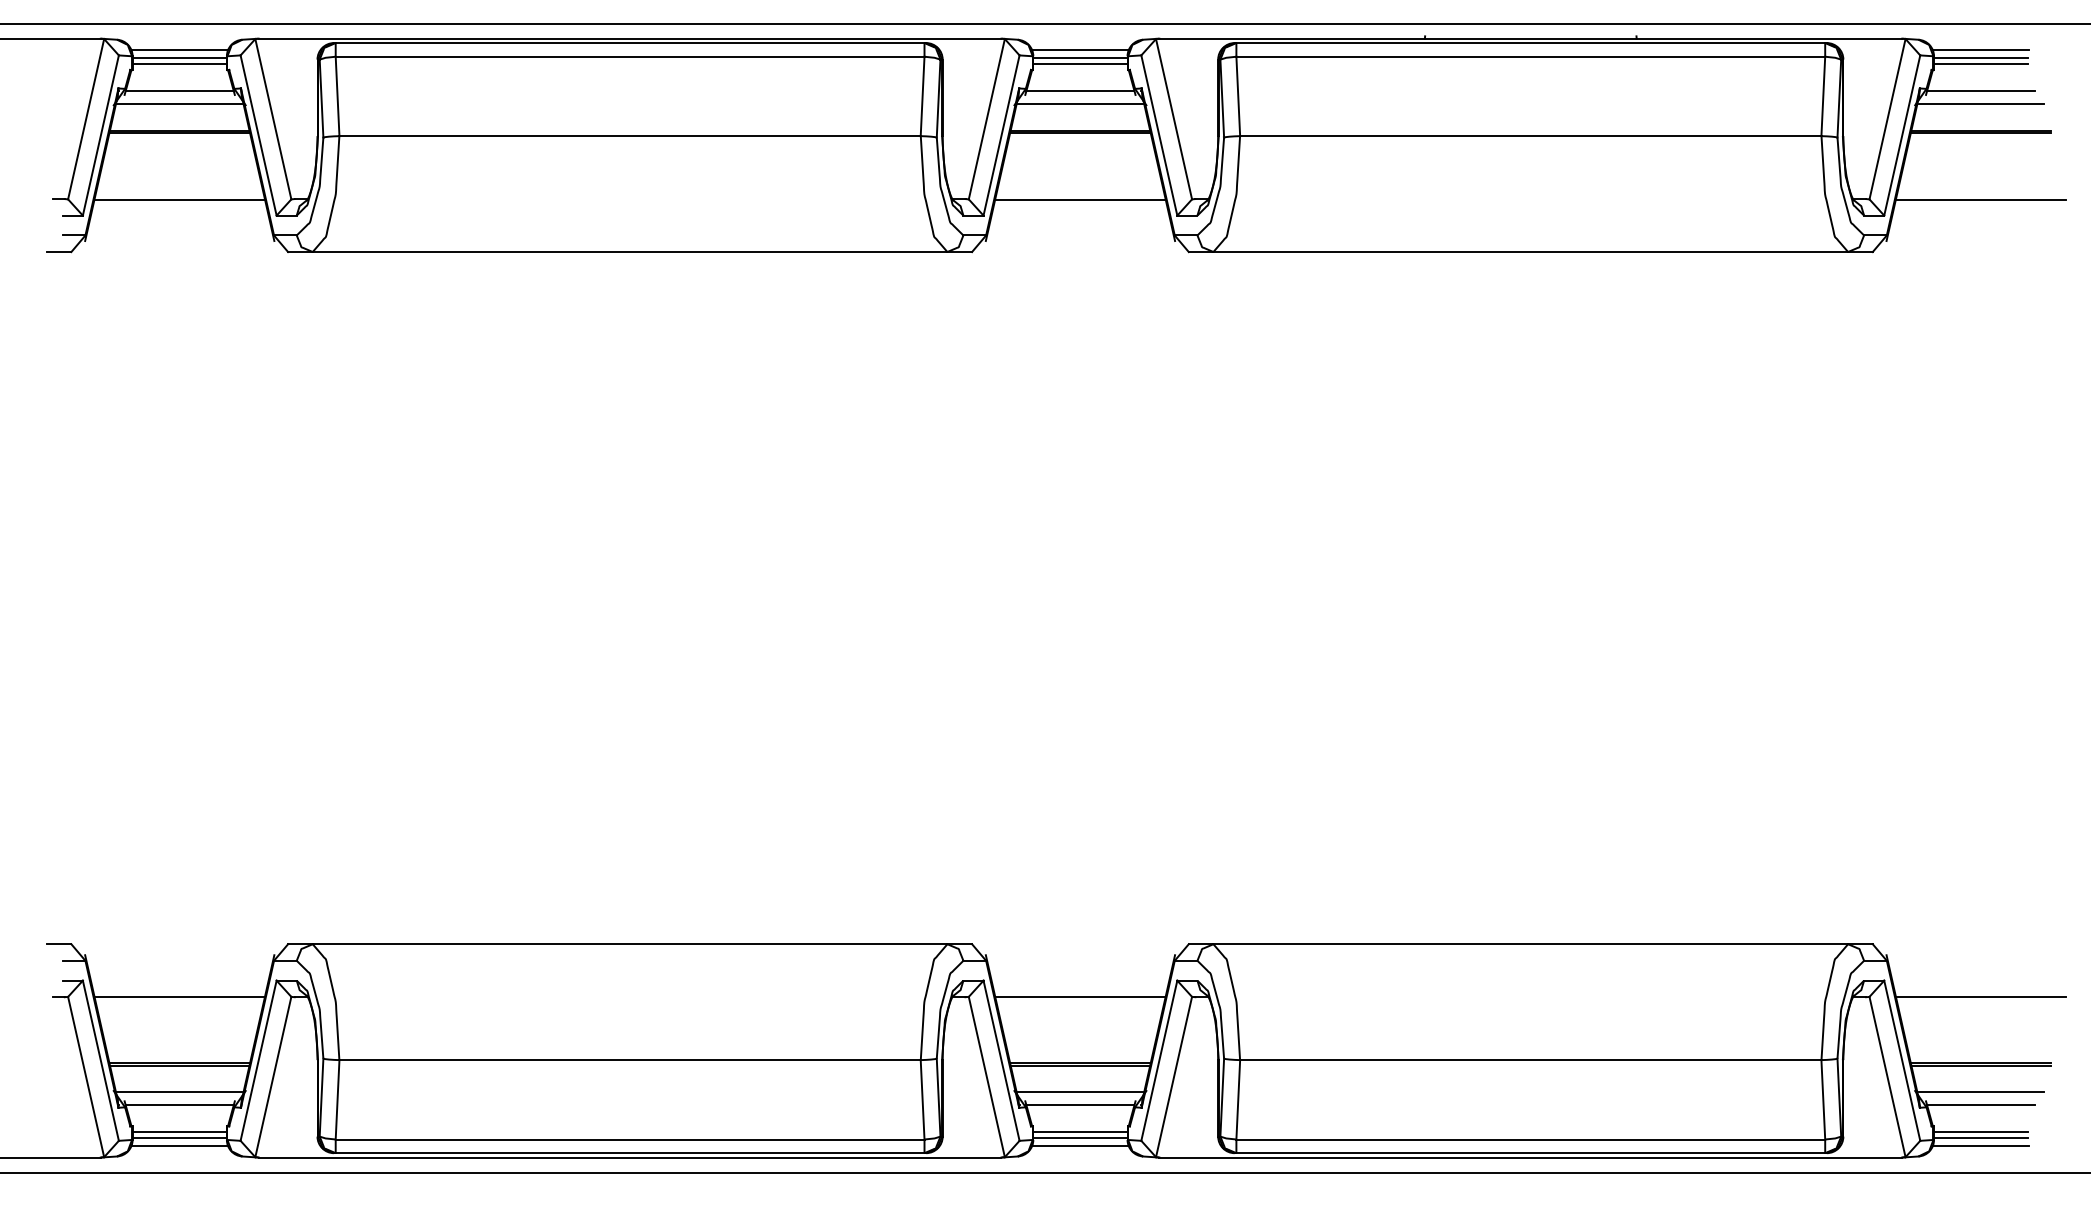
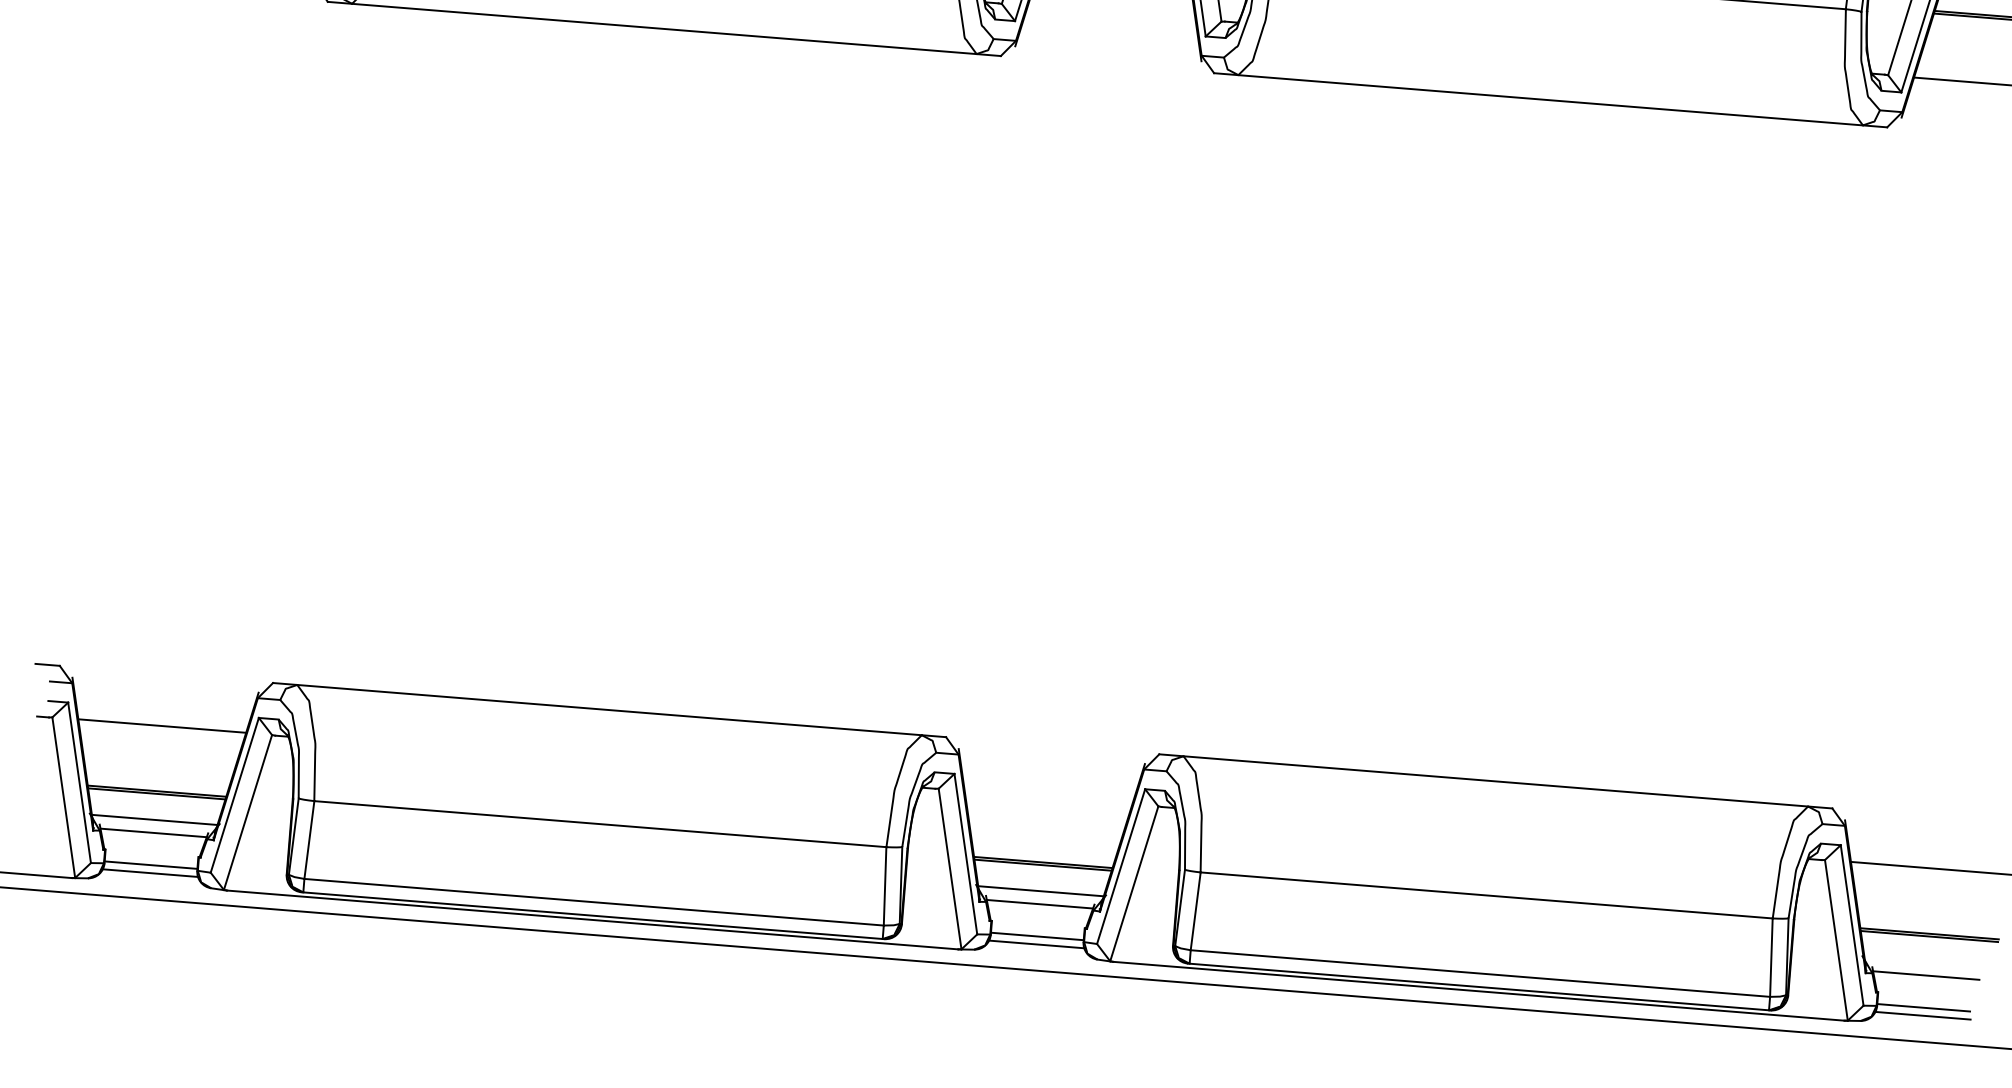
line: (1080, 199) -> (1111, 12), removed
line: (1080, 996) -> (1048, 797), removed
line: (1980, 1092) -> (1926, 962), removed
line: (179, 1131) -> (151, 858), removed
line: (1080, 1131) -> (1037, 930), removed
line: (1981, 1131) -> (1924, 1001), removed

